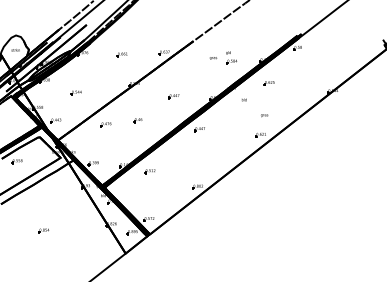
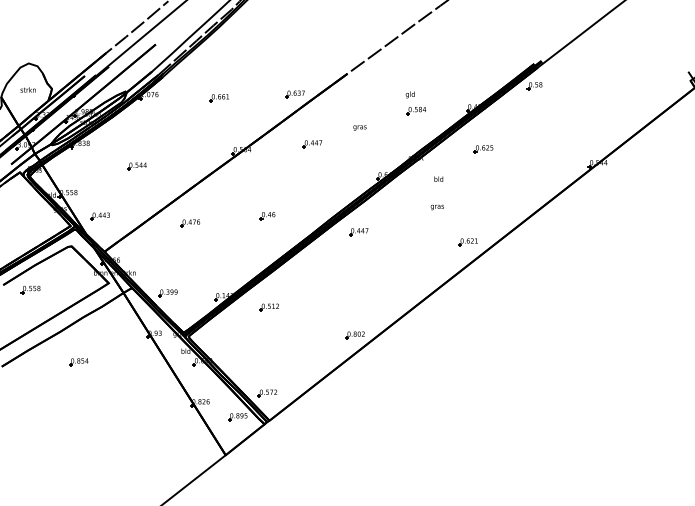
text: (213, 58) -> (360, 128), moved
part: (173, 96) -> (311, 144), moved
text: (264, 115) -> (437, 207), moved
part: (137, 120) -> (266, 216), moved
part: (43, 230) -> (78, 361), moved

